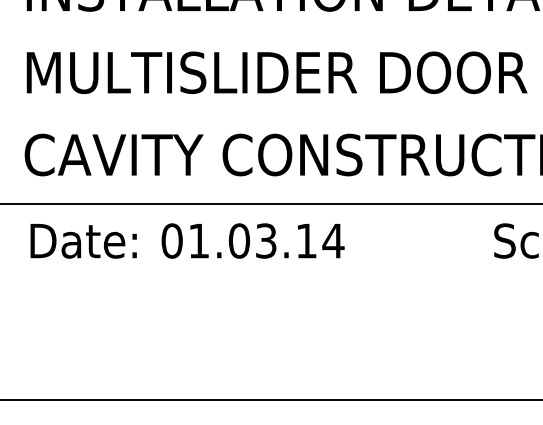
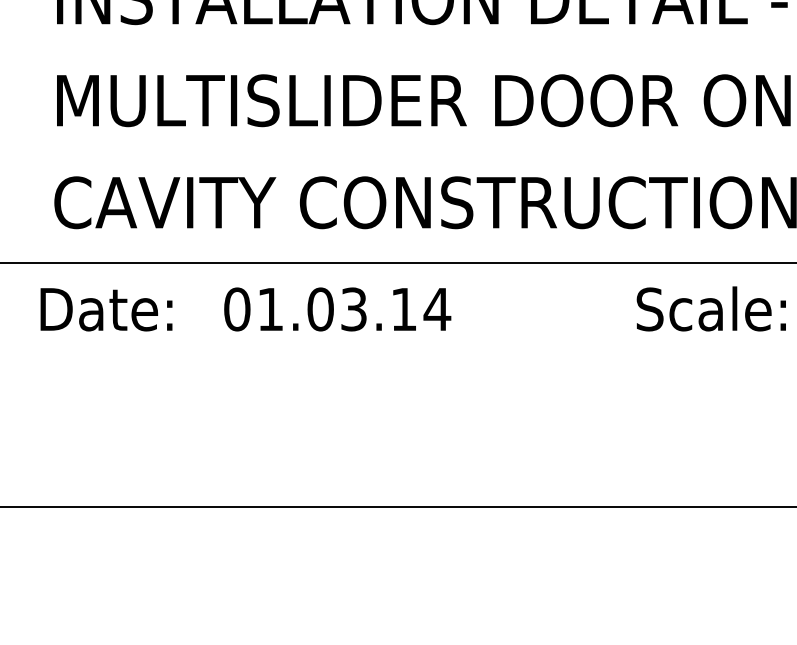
text: (83, 241) -> (106, 309), moved

